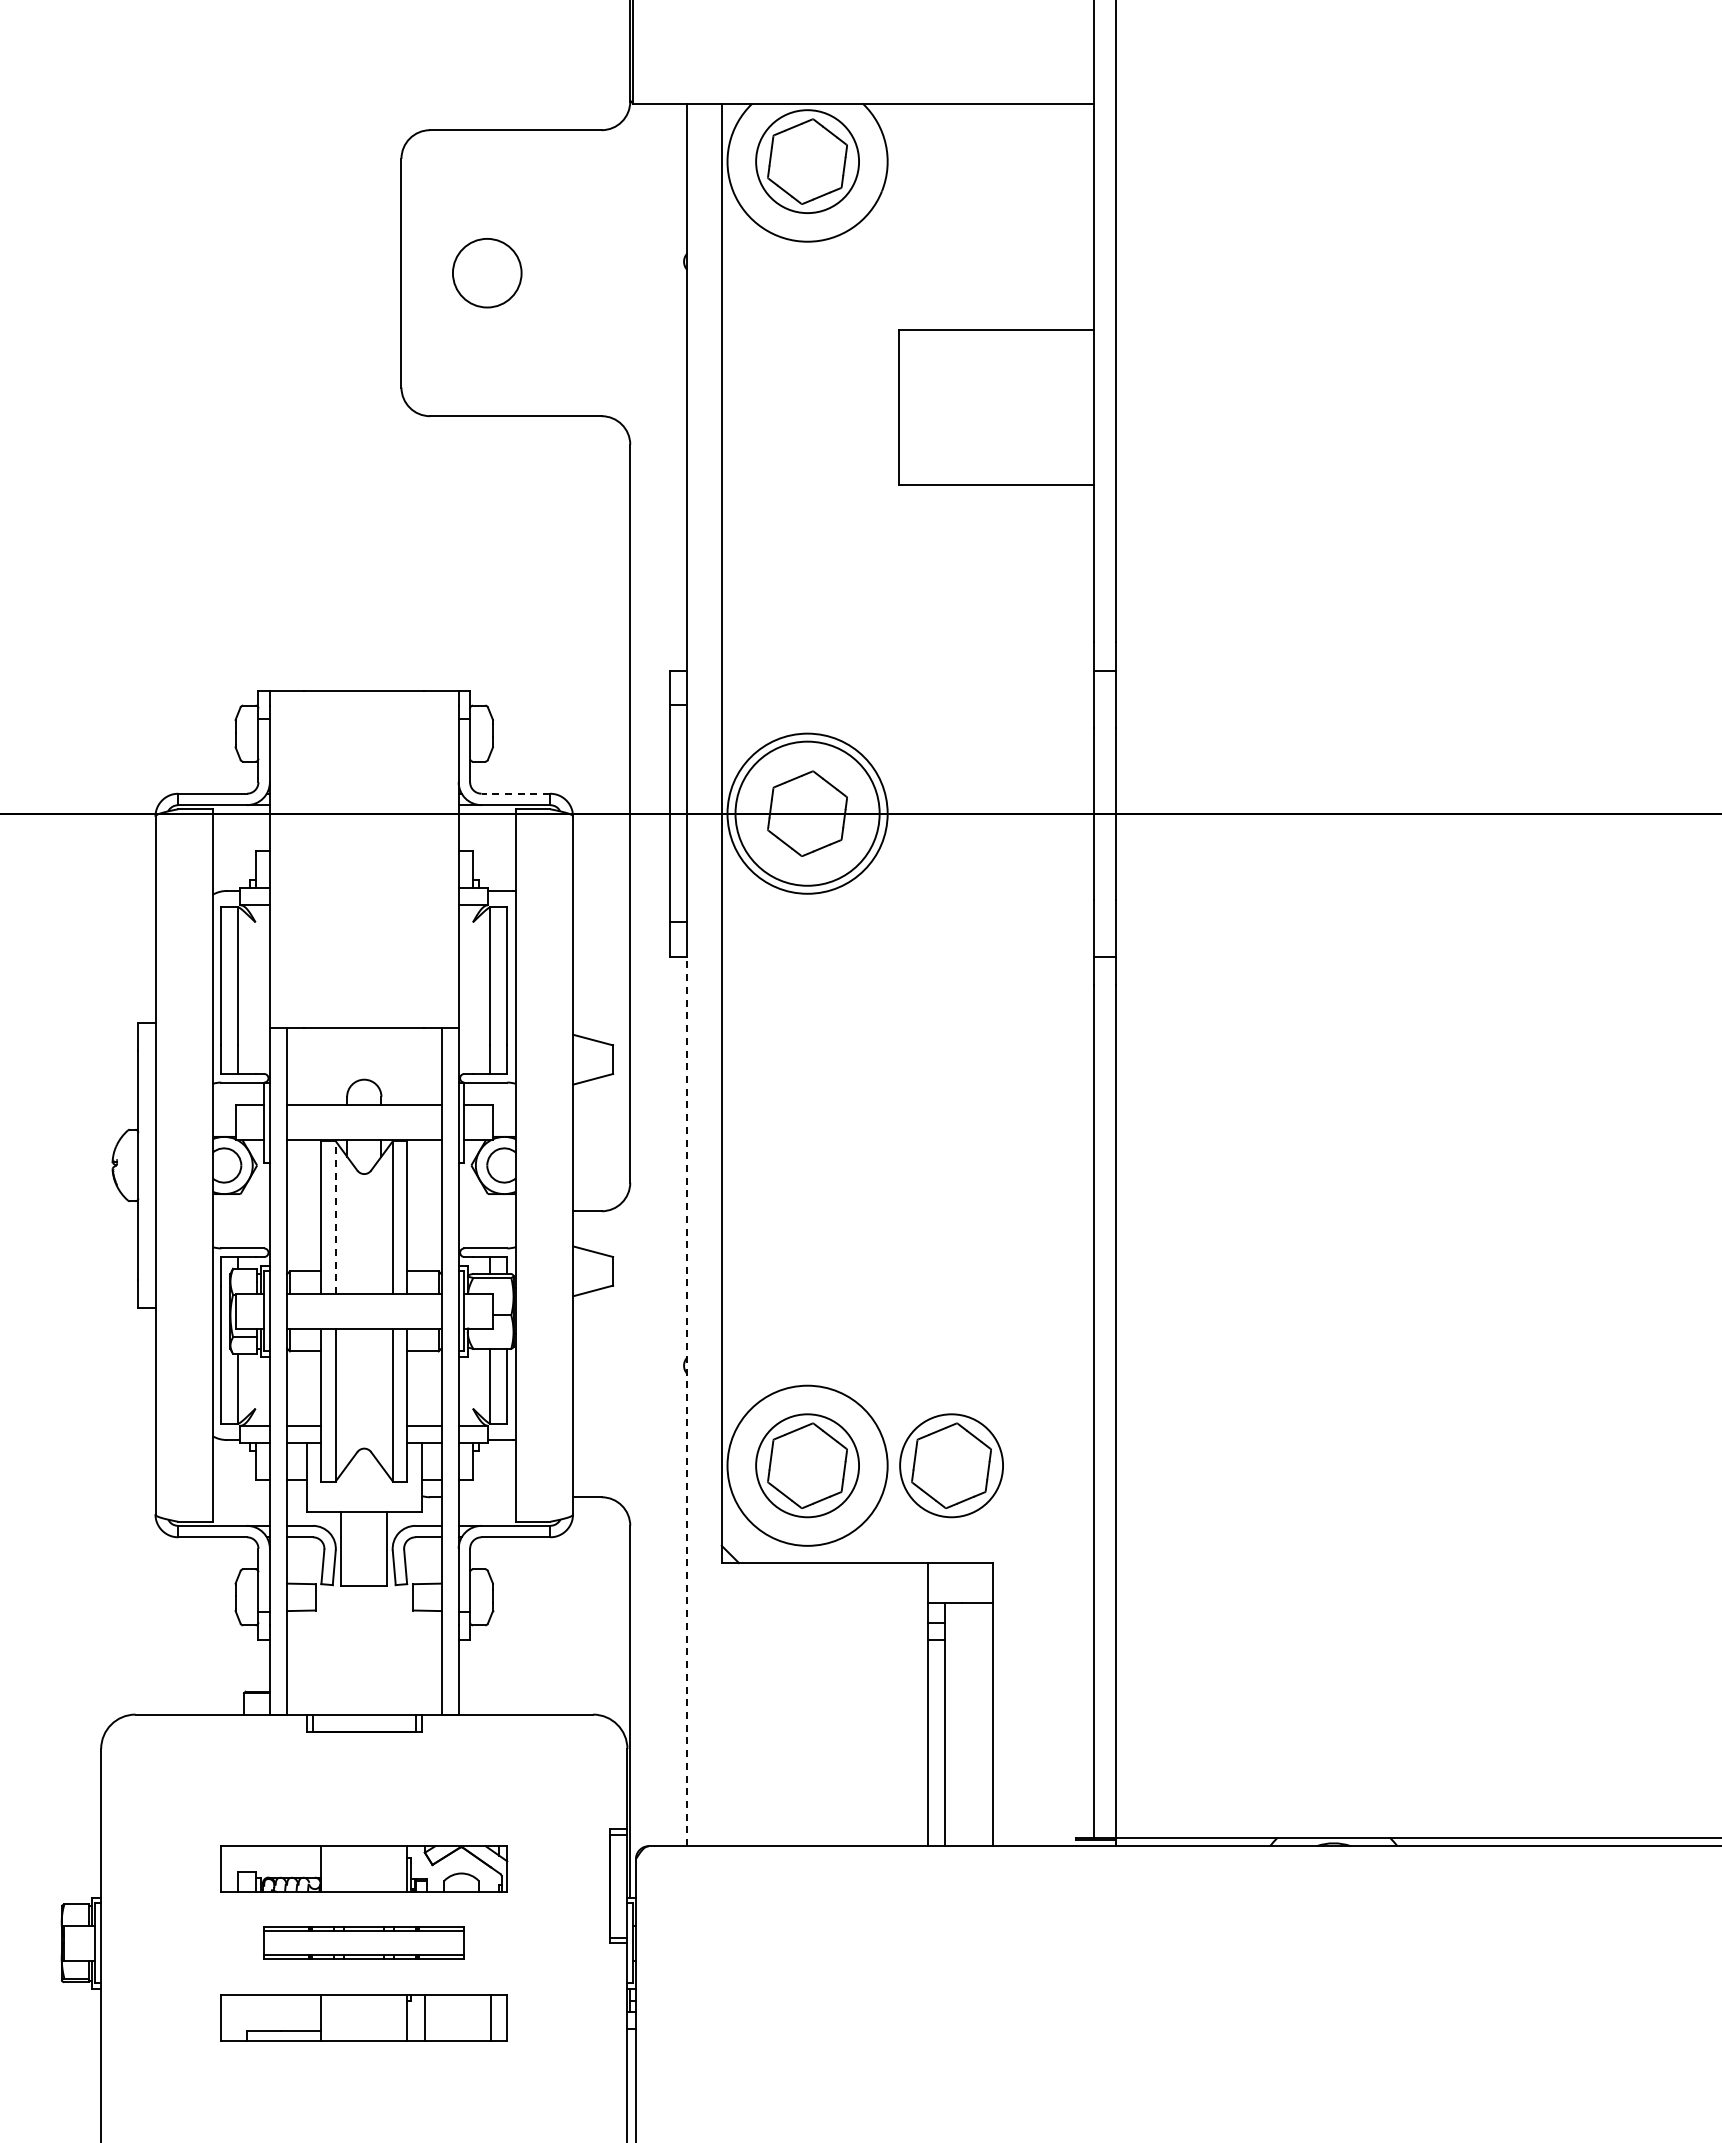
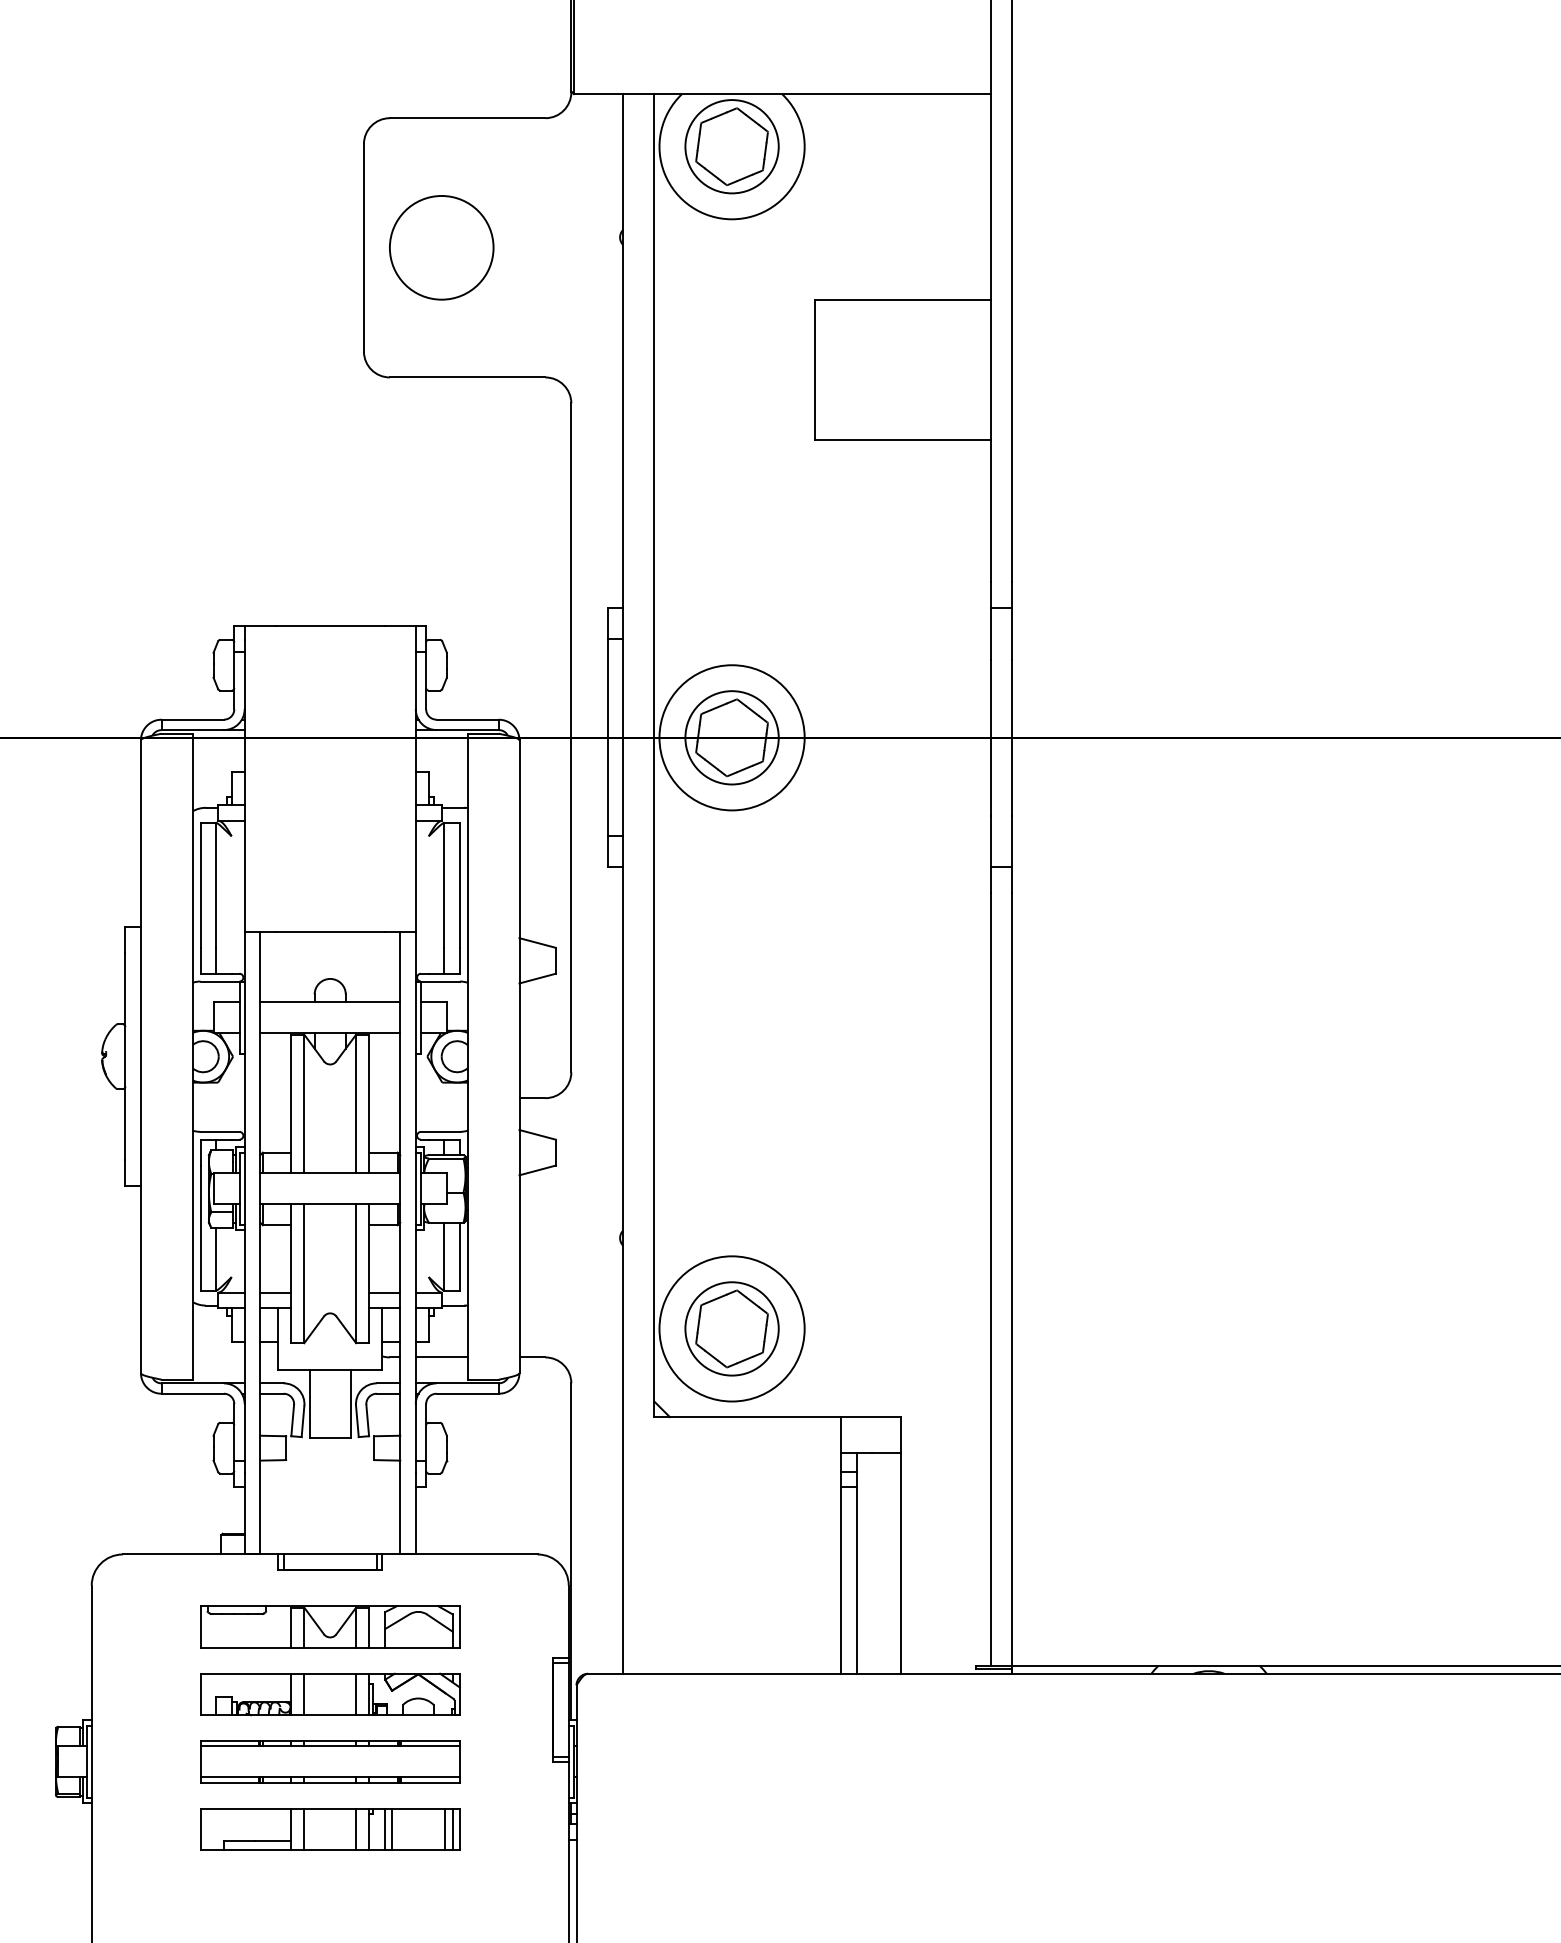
circle: (487, 273) -> (441, 248), size x1.67
line: (515, 793) -> (467, 719), dashed -> solid
circle: (807, 813) -> (732, 737), size x0.71
line: (335, 1217) -> (304, 1103), dashed -> solid
line: (687, 1401) -> (623, 1270), dashed -> solid
part: (951, 1465) -> (862, 1328), removed
line: (486, 1497) -> (441, 1357), added
part: (363, 1794) -> (329, 1626), added
line: (335, 1868) -> (304, 1693), added
line: (392, 1868) -> (355, 1693), added
part: (363, 1943) -> (329, 1761), size x1.43
line: (335, 2017) -> (304, 1829), added
line: (392, 2017) -> (355, 1829), added
line: (432, 2017) -> (392, 1829), added
line: (499, 2017) -> (452, 1829), added

